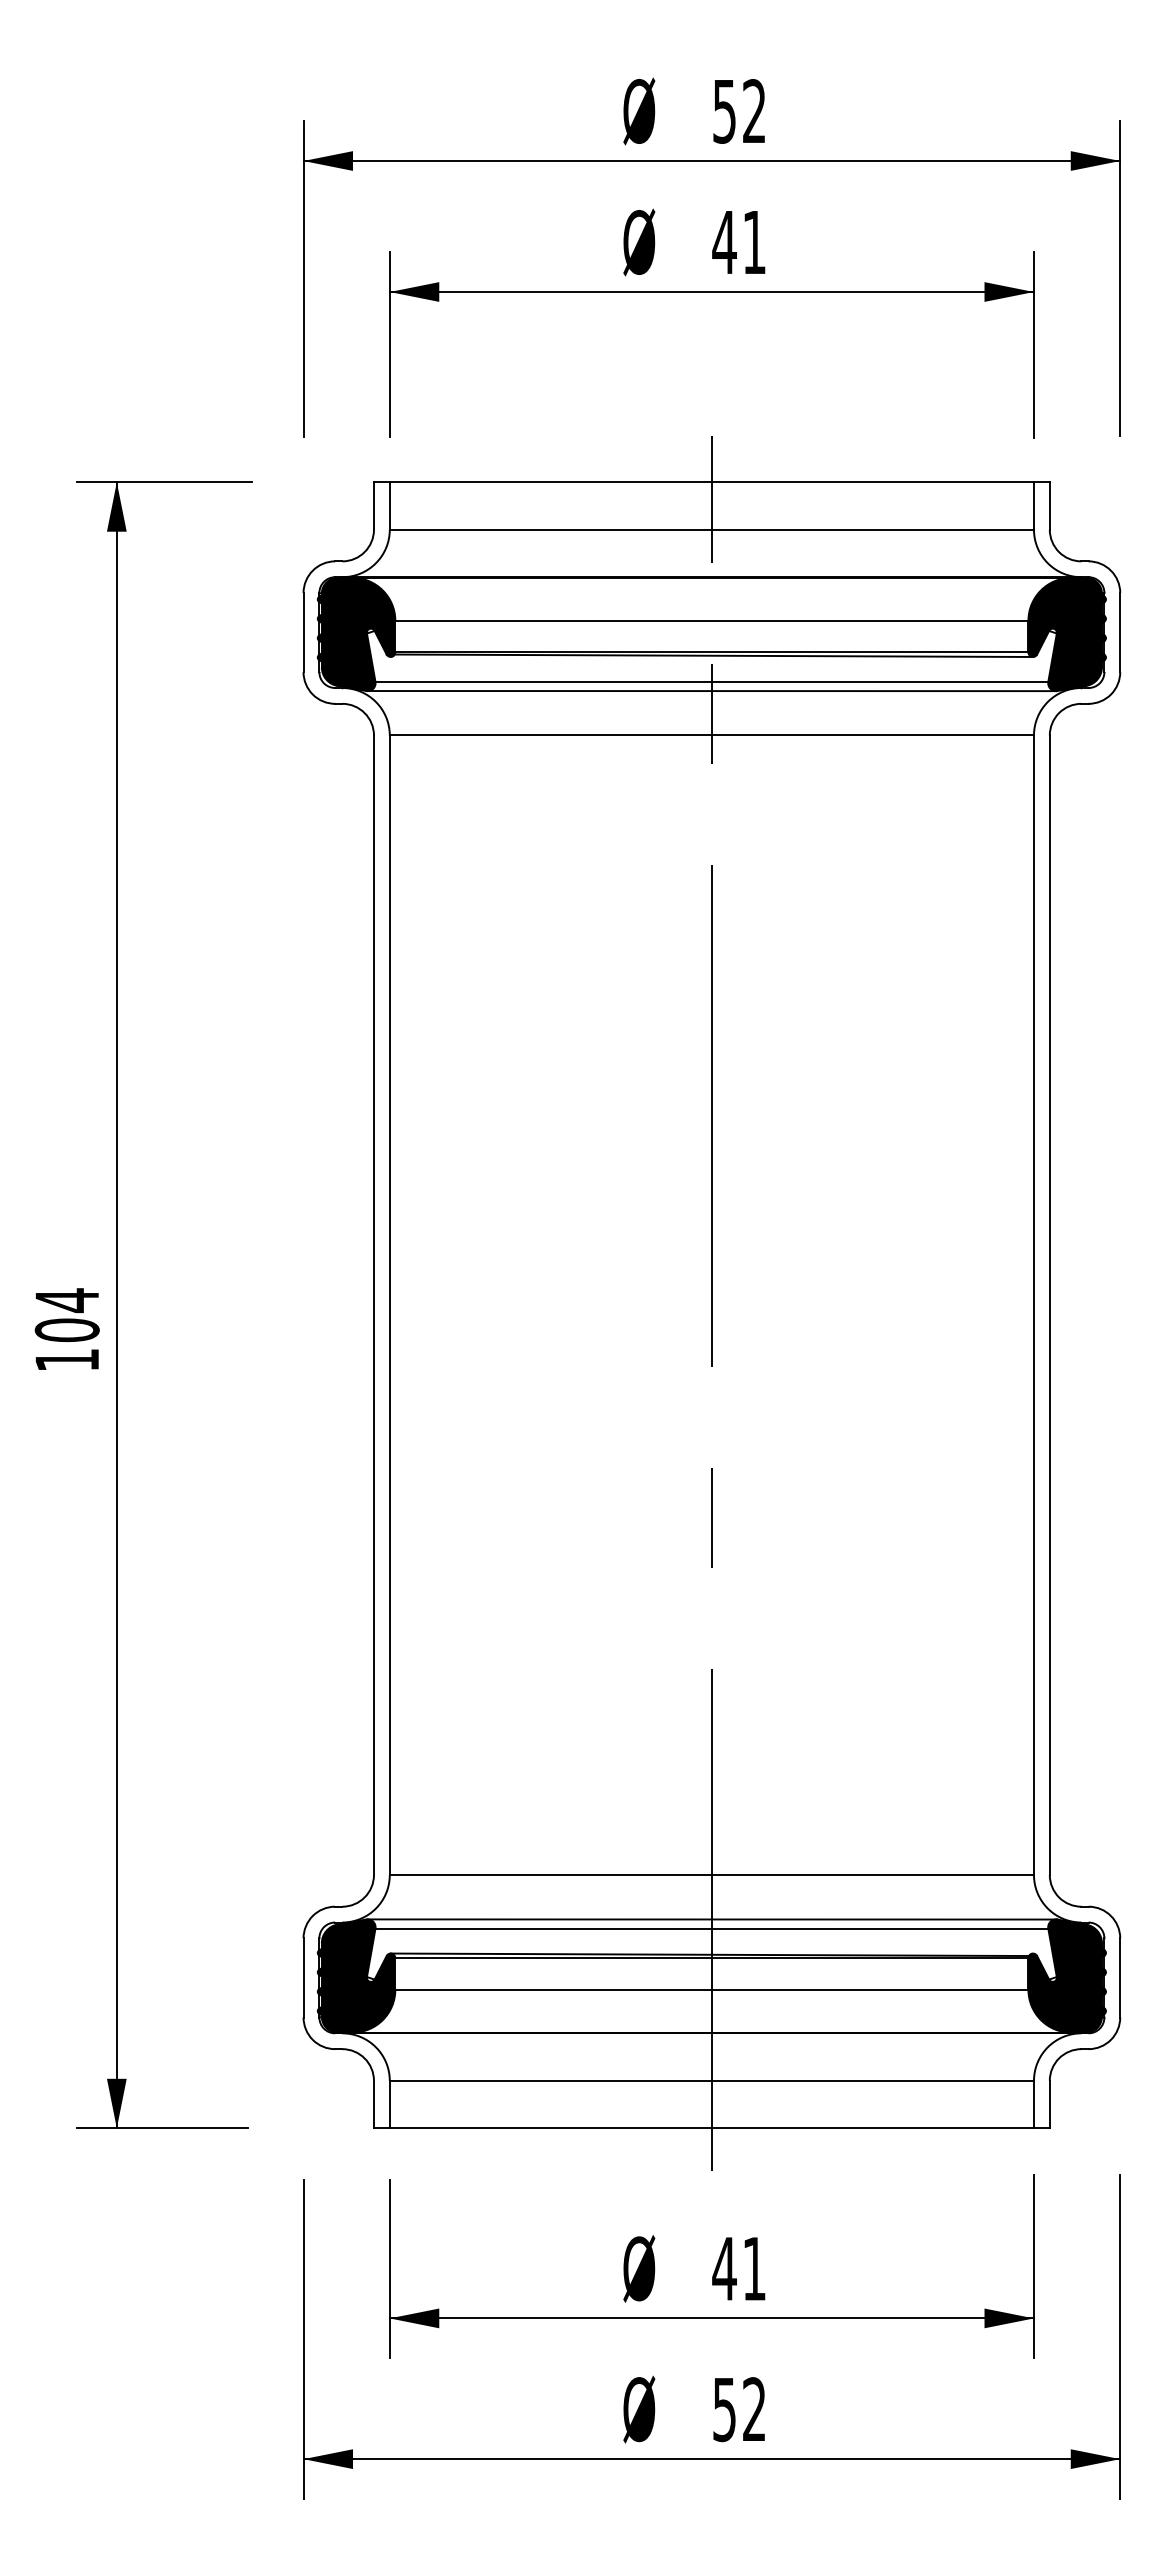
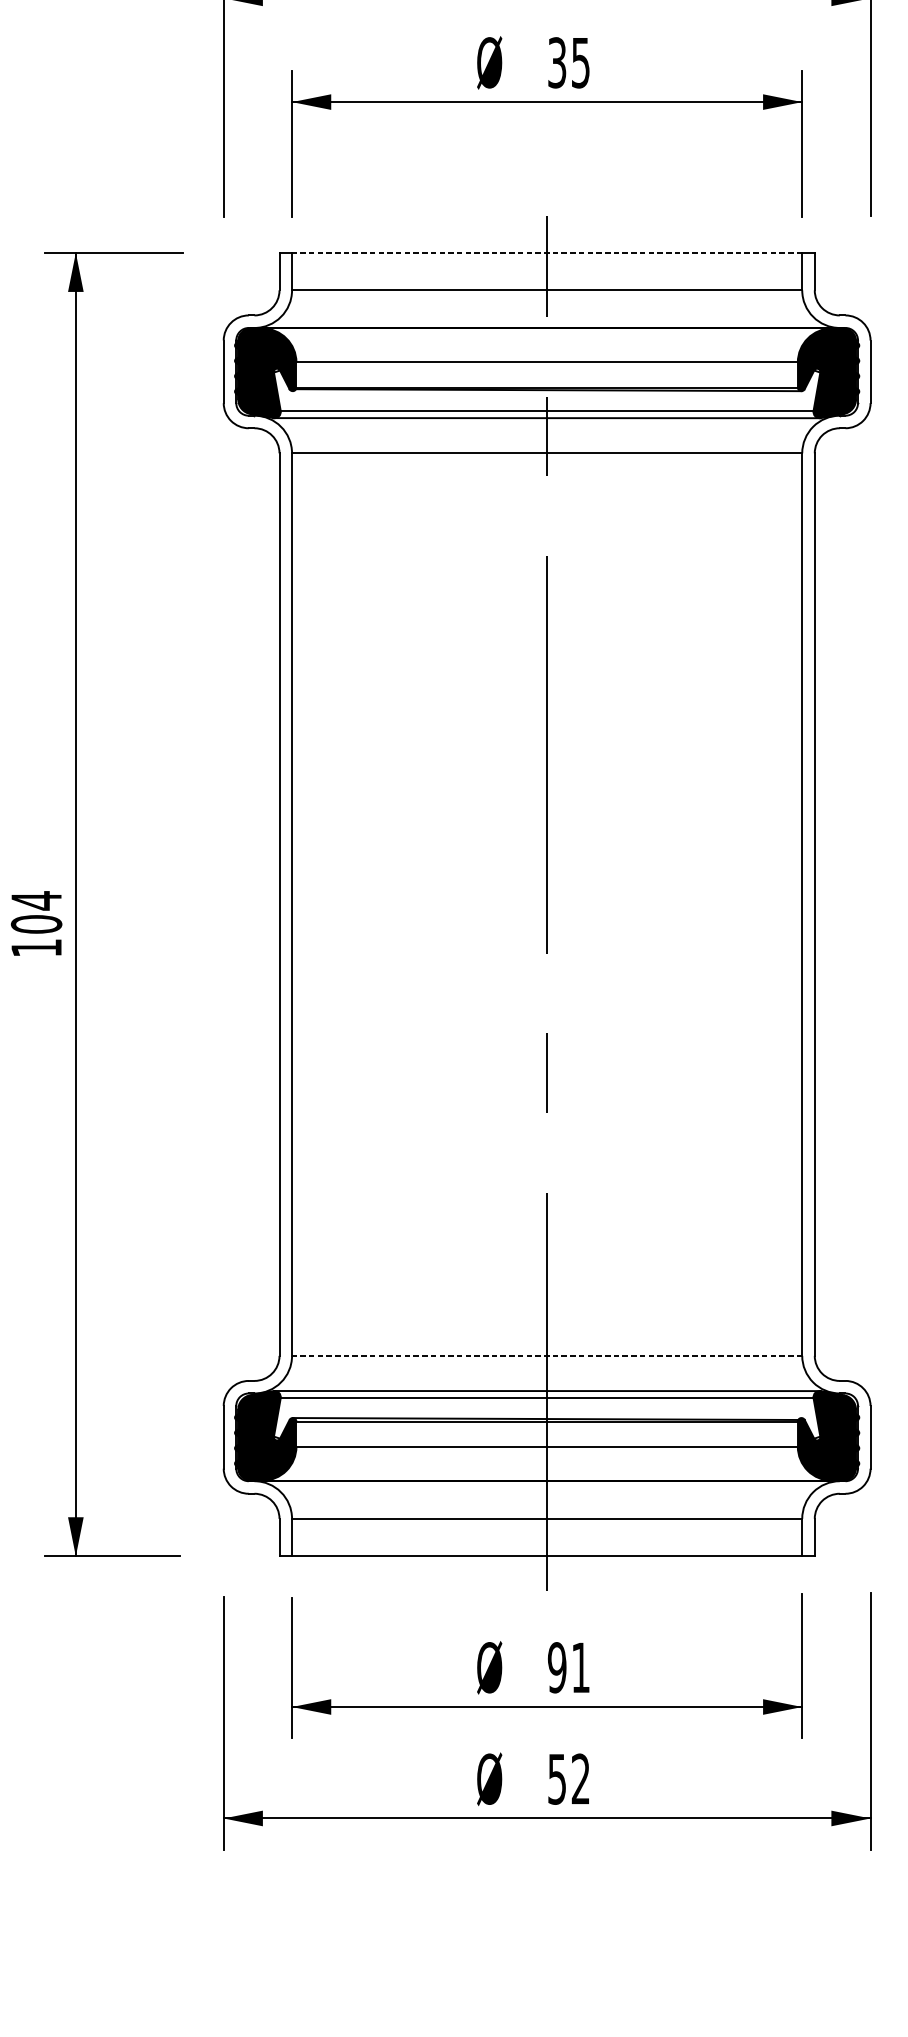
text: (738, 242) -> (568, 62), 41 -> 35
line: (711, 482) -> (546, 252), solid -> dashed
line: (711, 1875) -> (546, 1356), solid -> dashed
text: (724, 2268) -> (557, 1667), 41 -> 91

